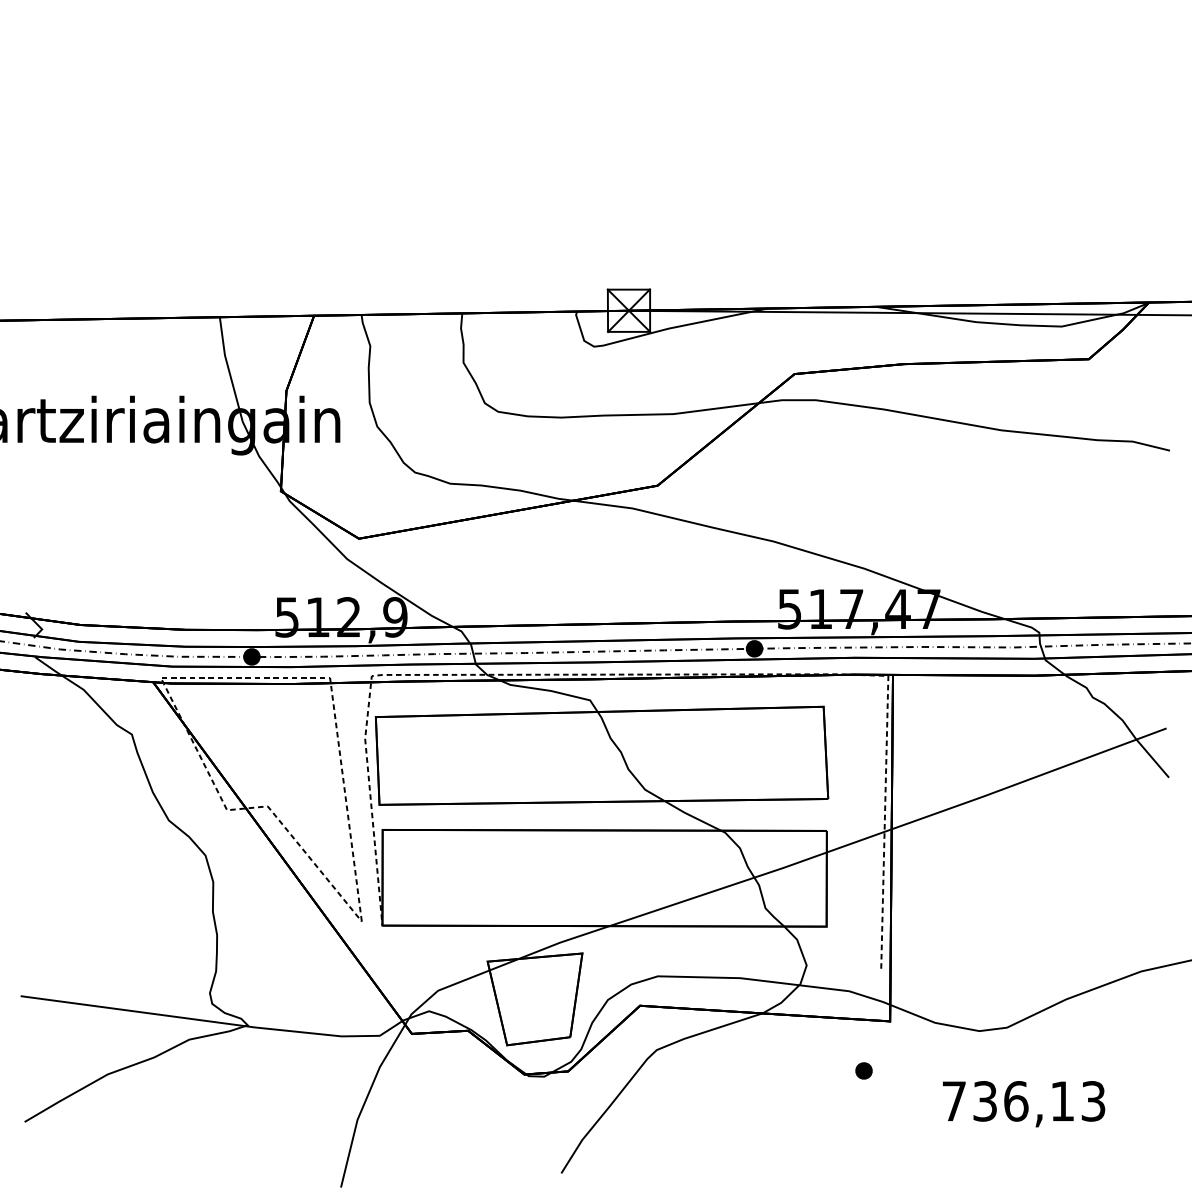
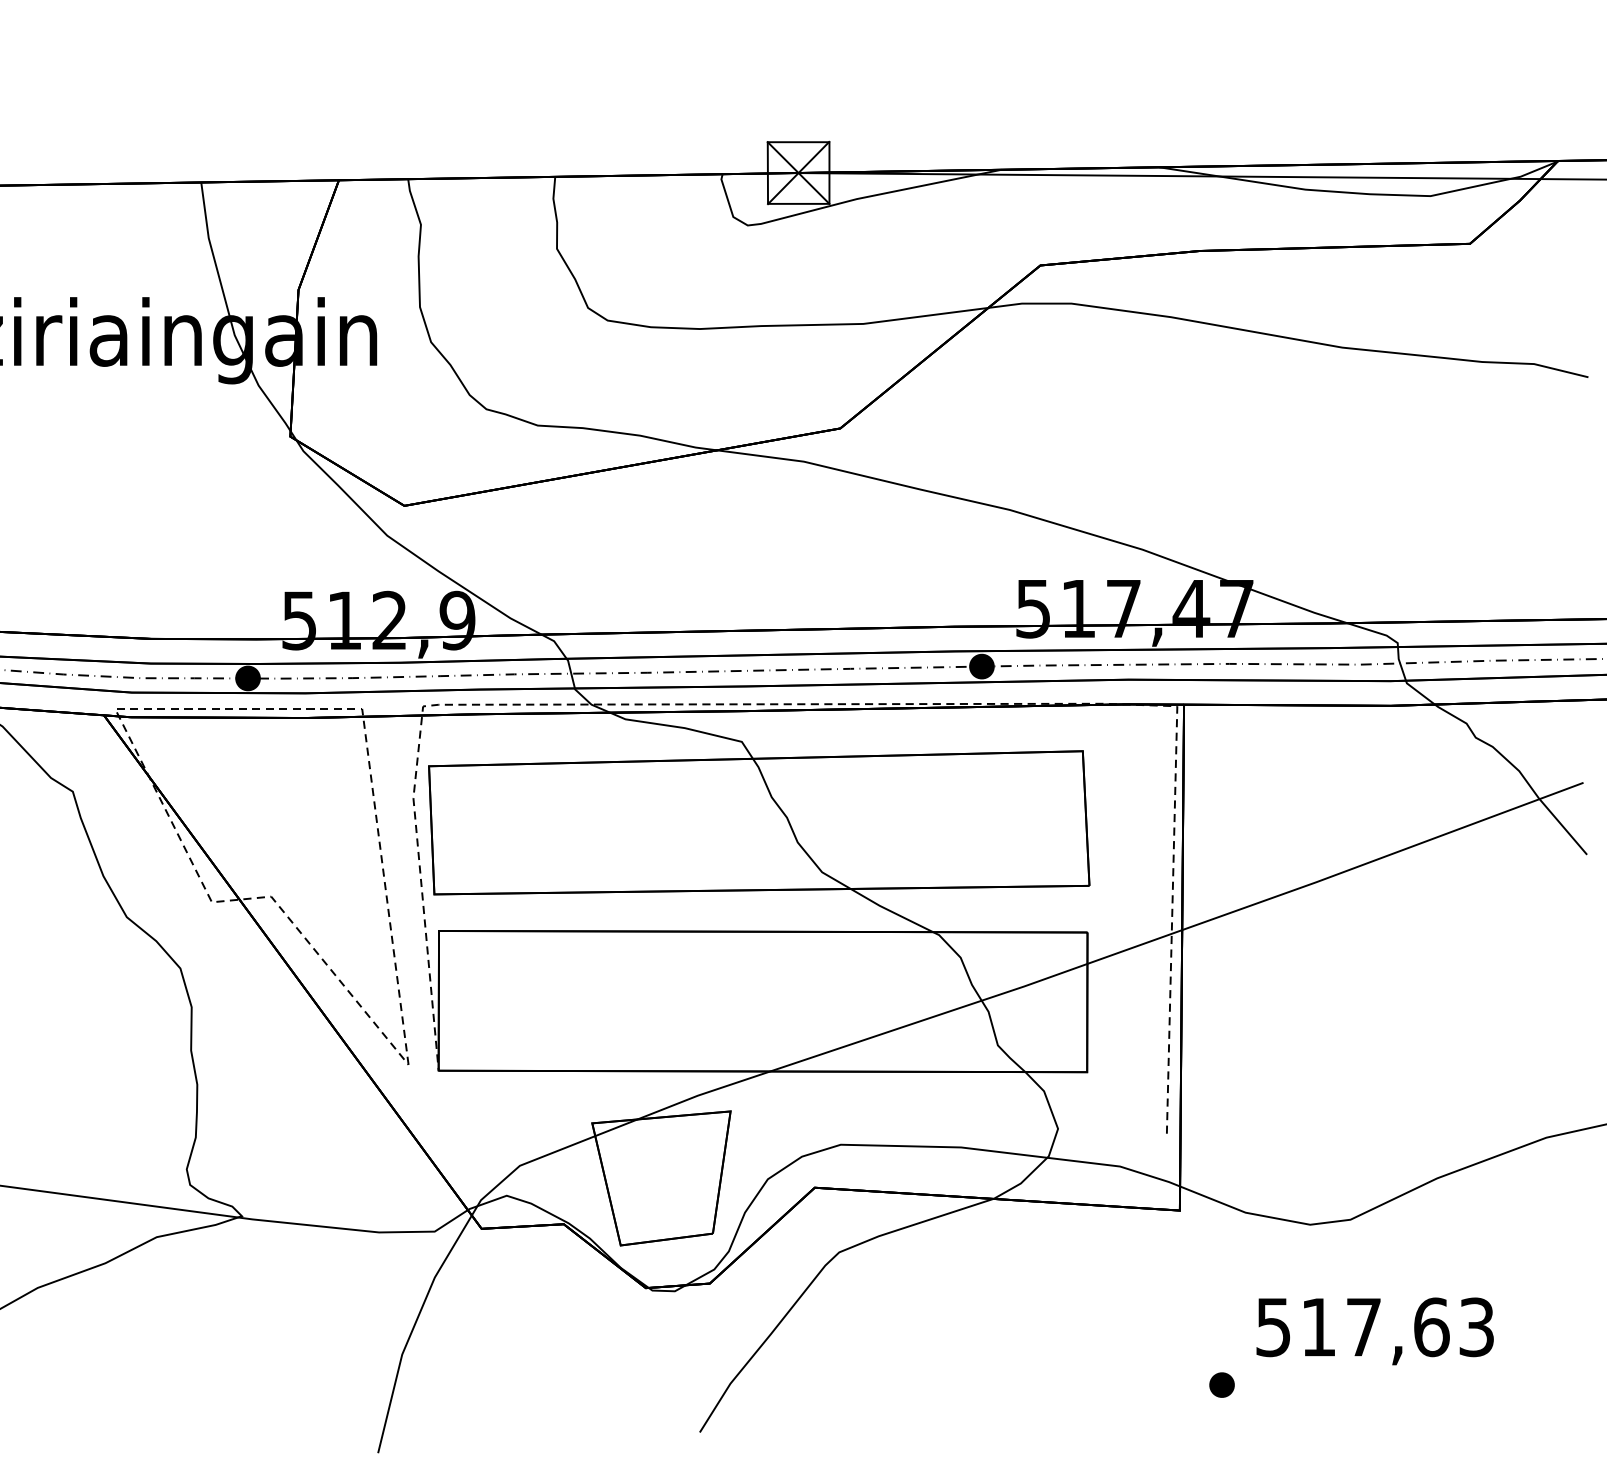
part: (863, 1070) -> (1221, 1384), moved
text: (1008, 1101) -> (1352, 1327), 736,13 -> 517,63

